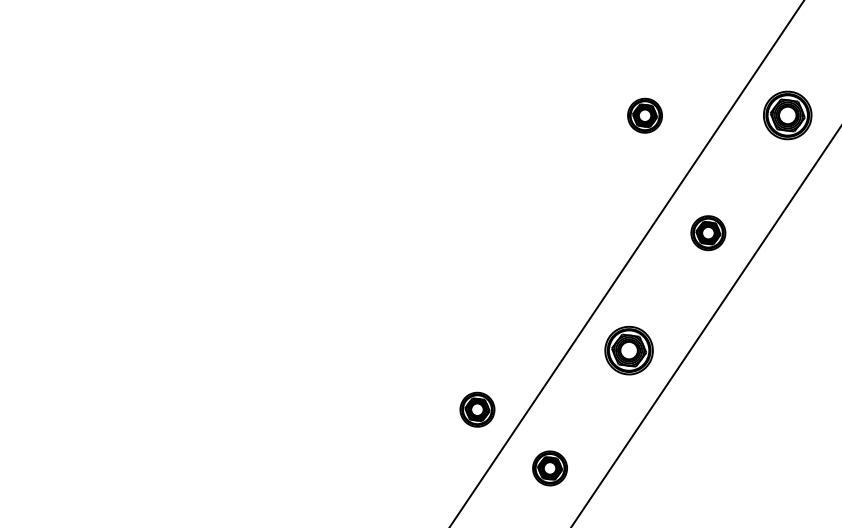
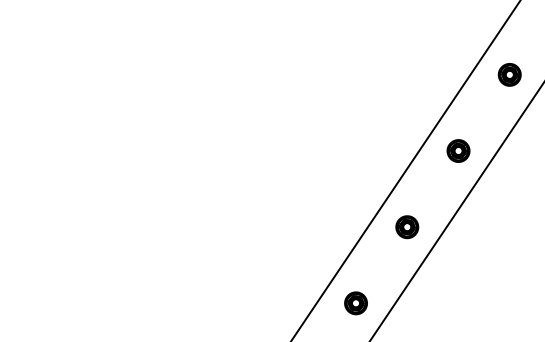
part: (644, 114) -> (417, 74), removed
part: (787, 114) -> (509, 74), size x0.71
part: (629, 351) -> (407, 227), size x0.71
part: (476, 409) -> (308, 265), removed

